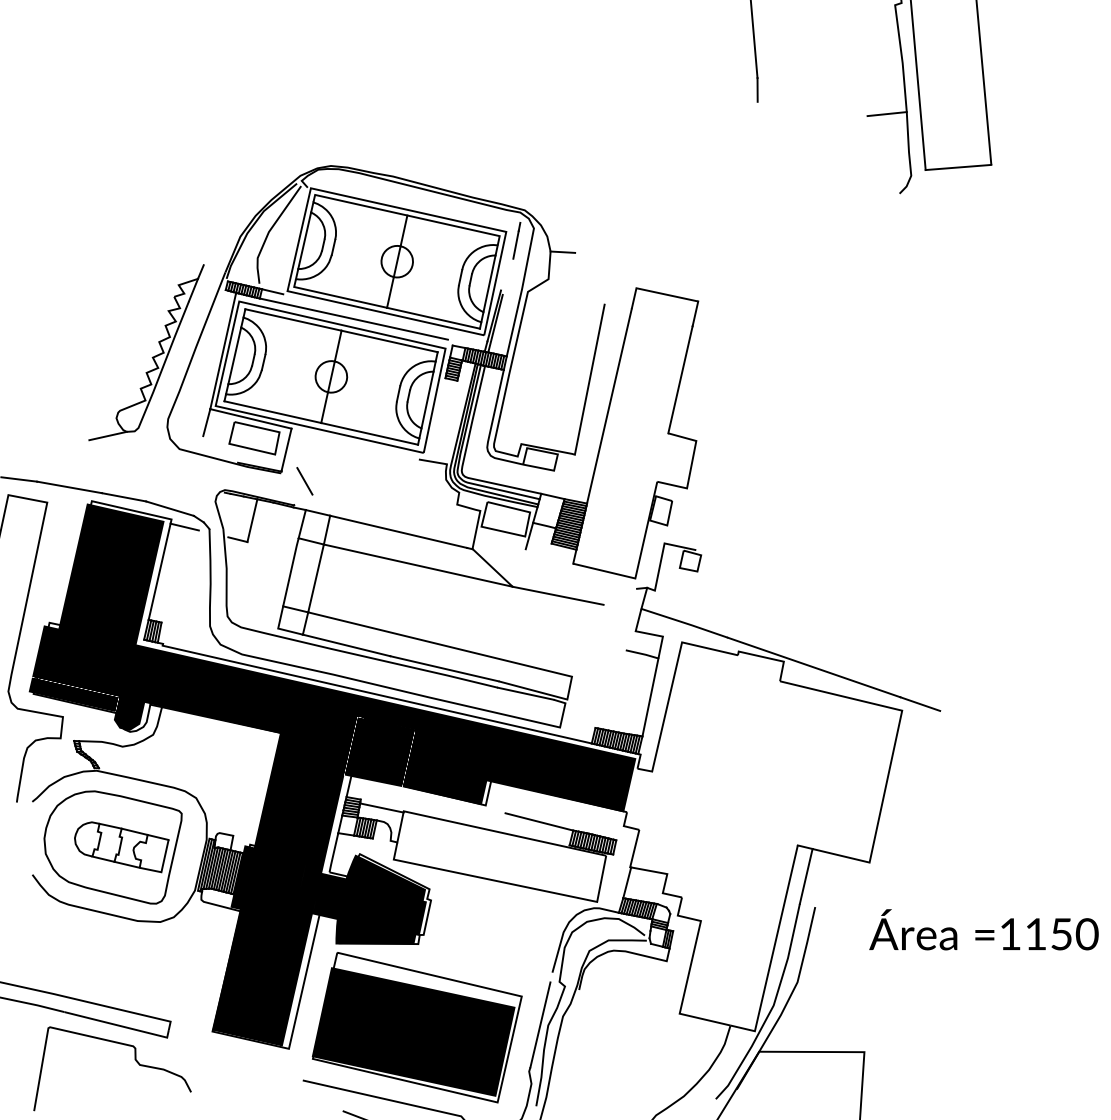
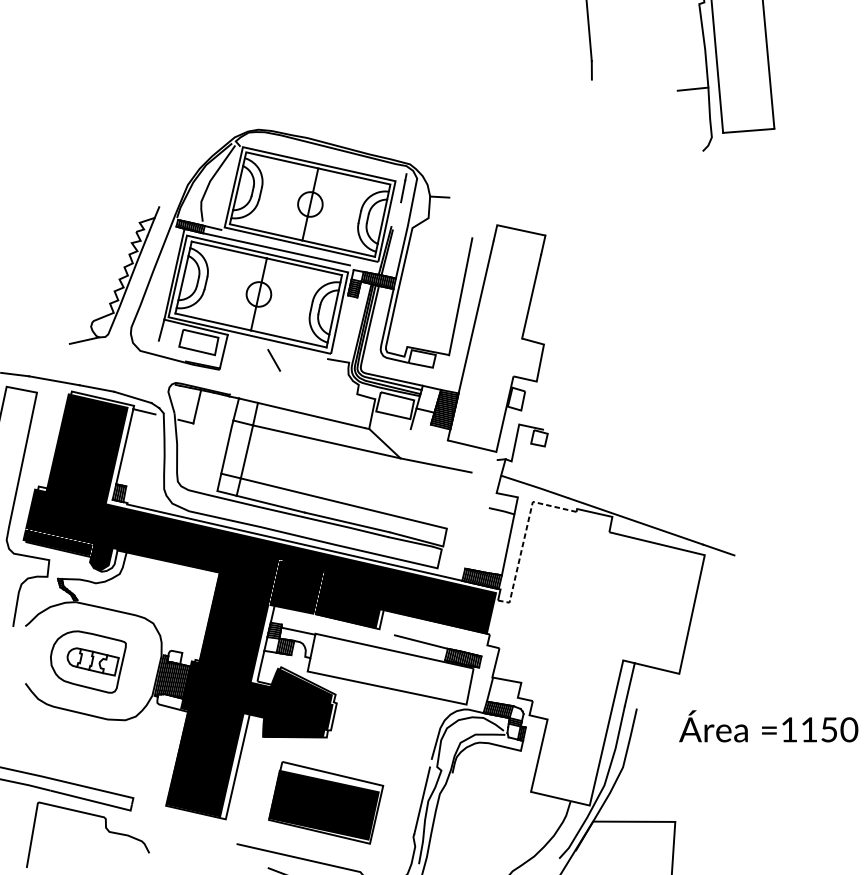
line: (304, 481) -> (273, 360), moved
line: (671, 686) -> (524, 536), solid -> dashed
part: (112, 847) -> (87, 662), size x0.7
part: (417, 1027) -> (326, 802), size x0.7

